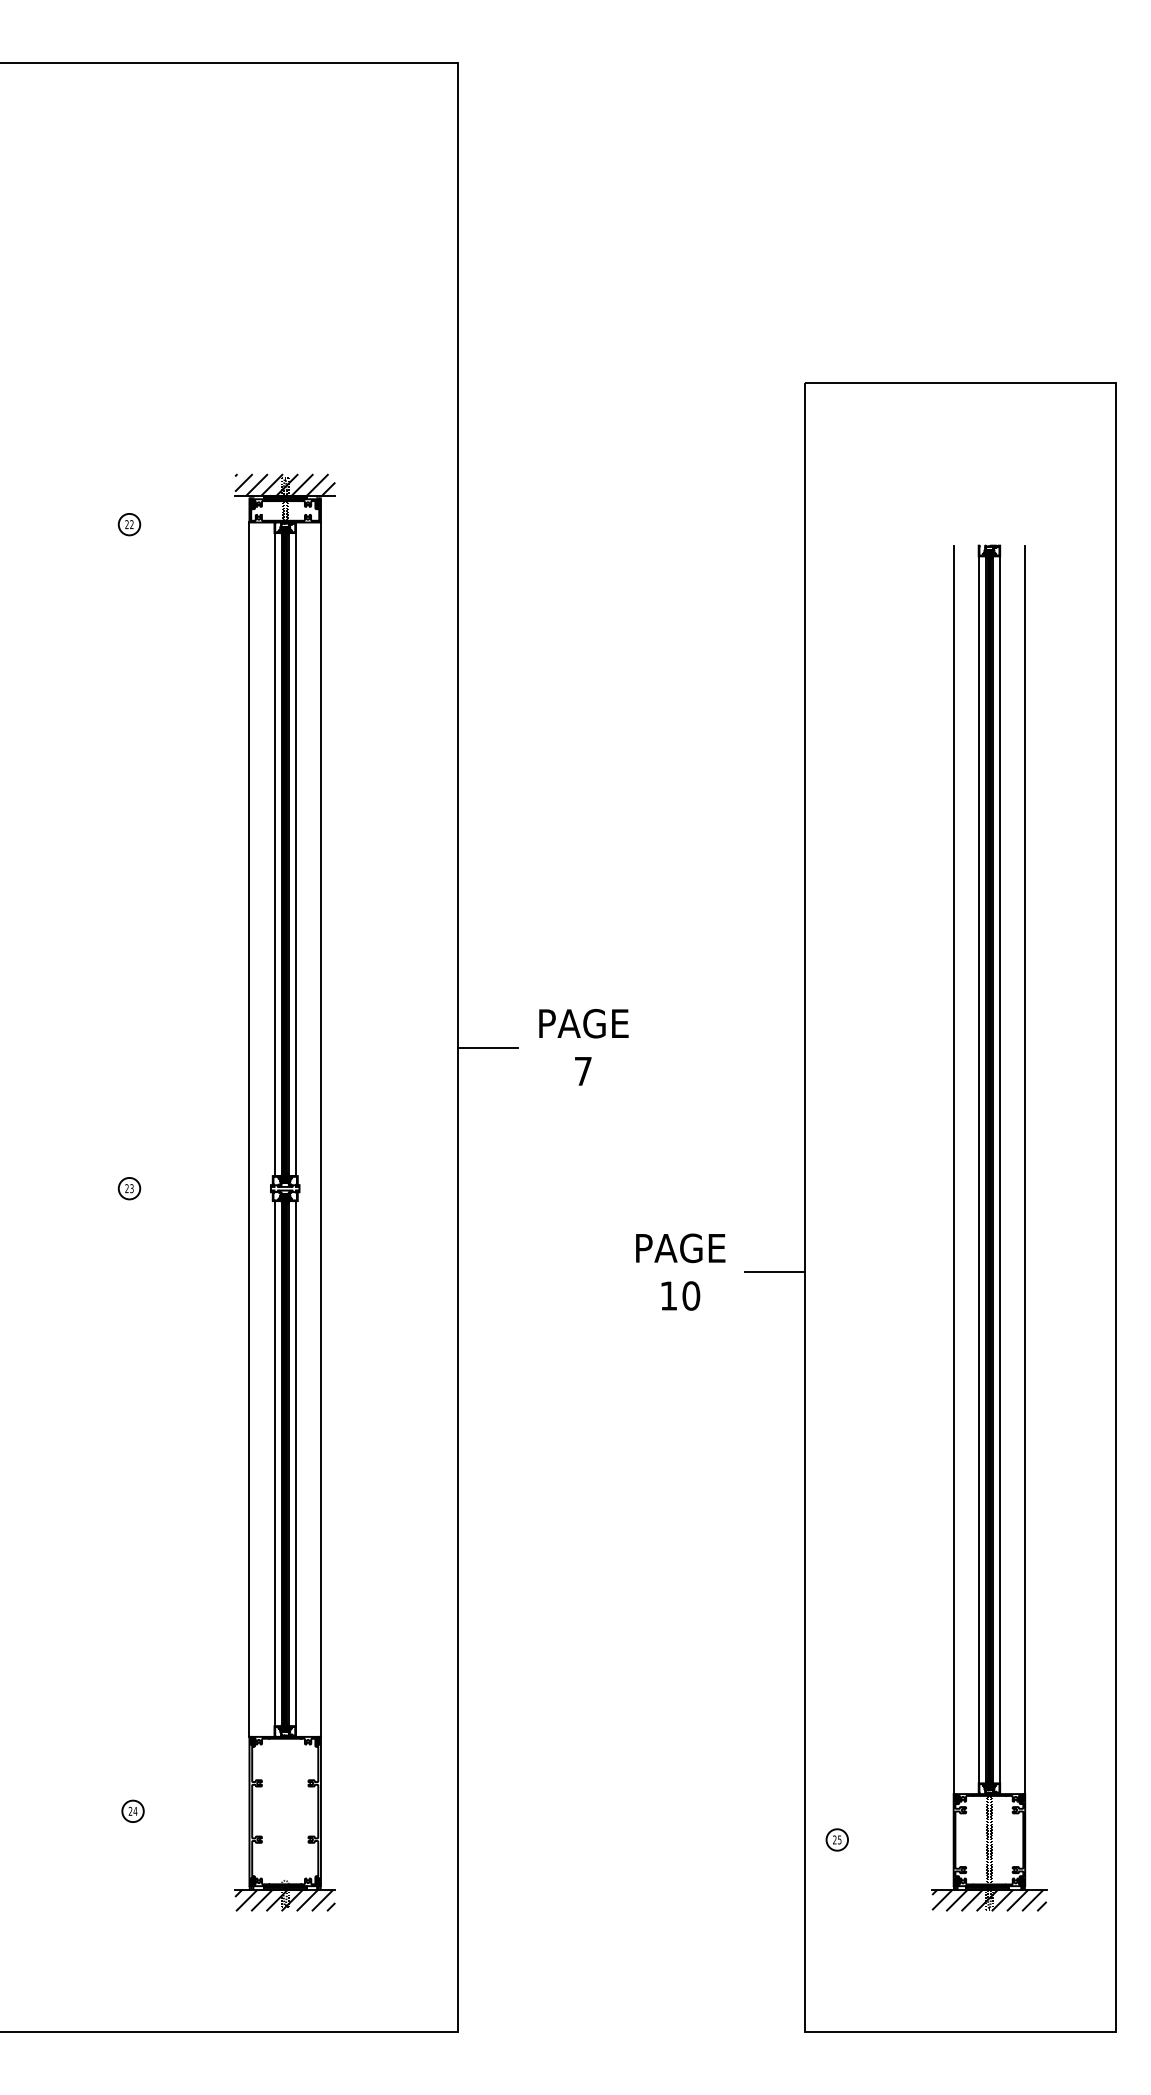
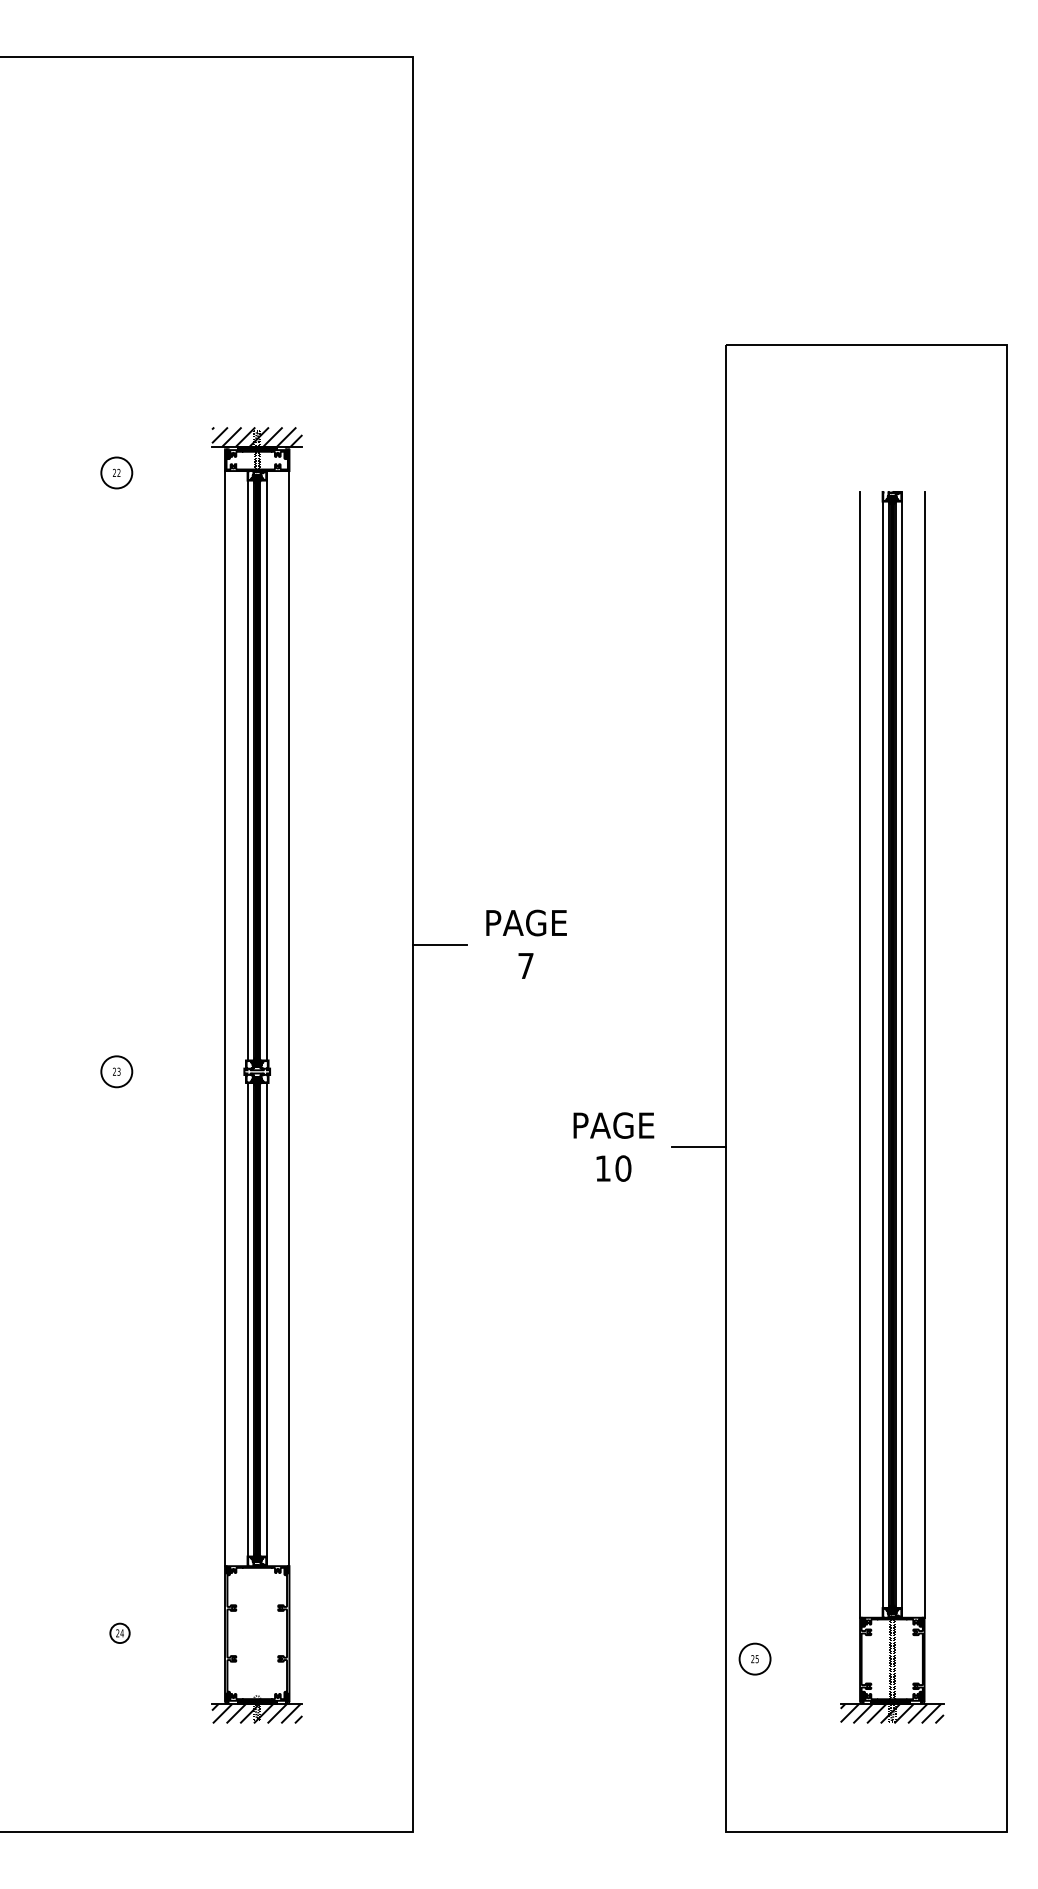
circle: (129, 524) -> (116, 472), size x1.6
circle: (129, 1188) -> (116, 1071), size x1.6
circle: (836, 1839) -> (754, 1658), size x1.6

